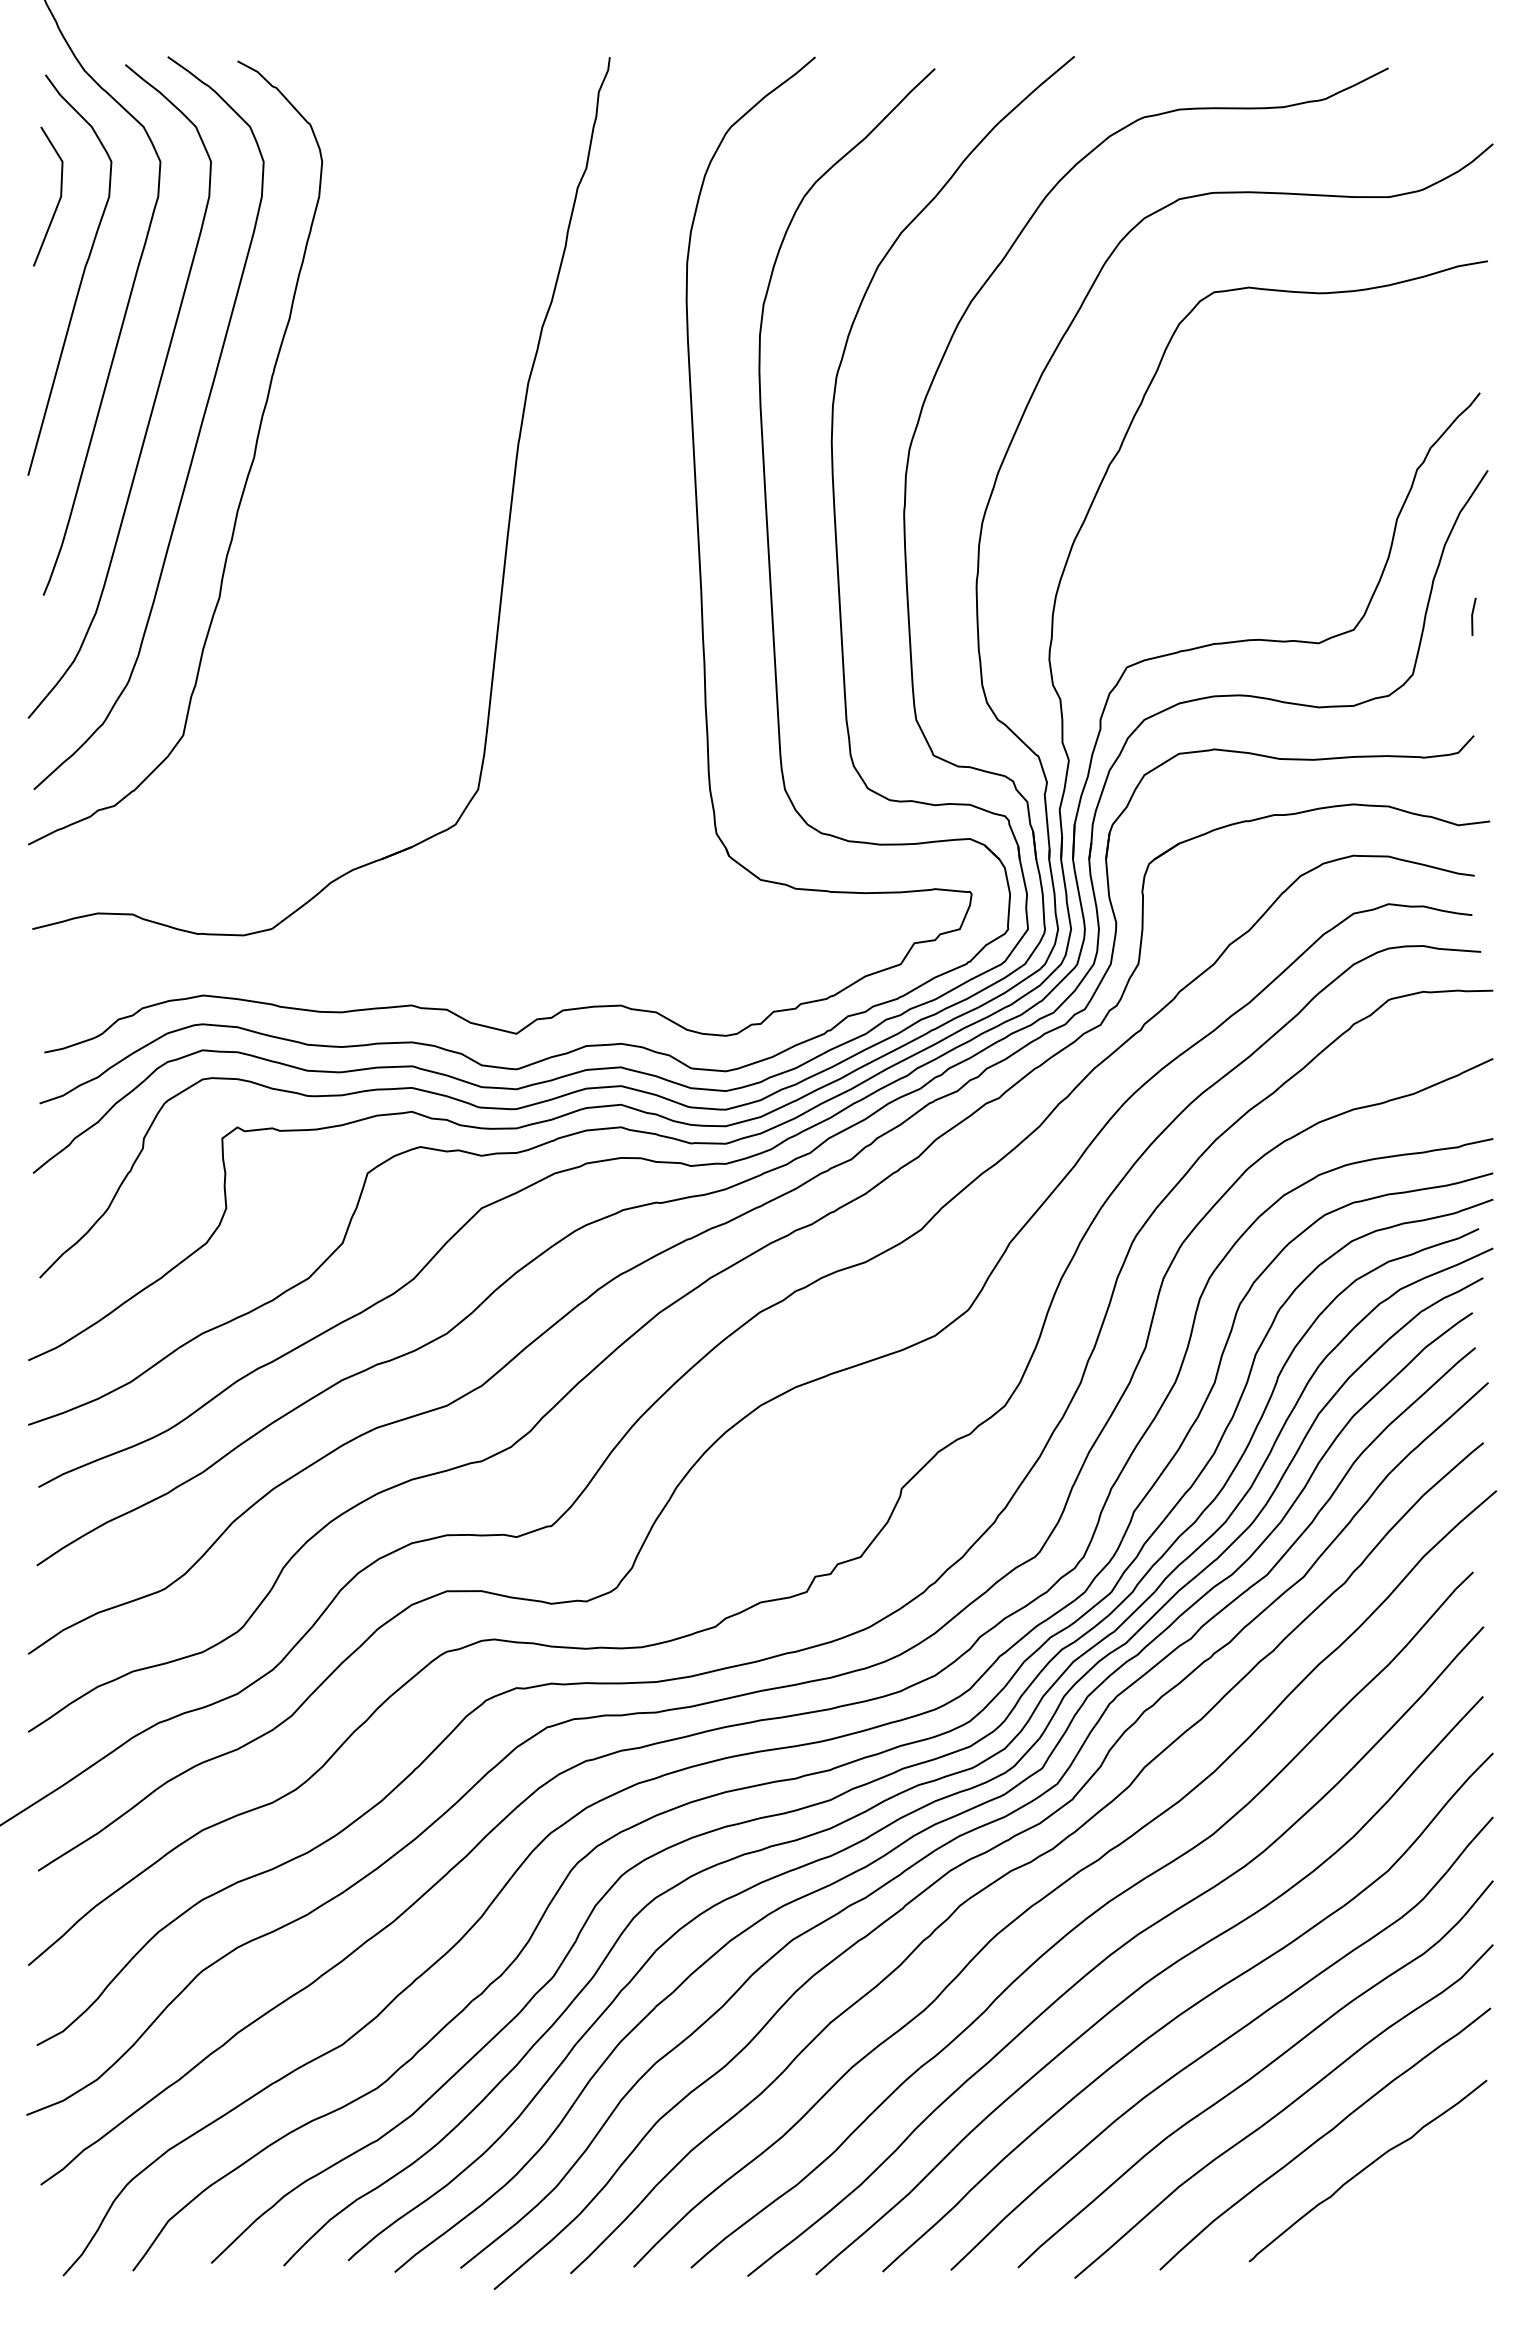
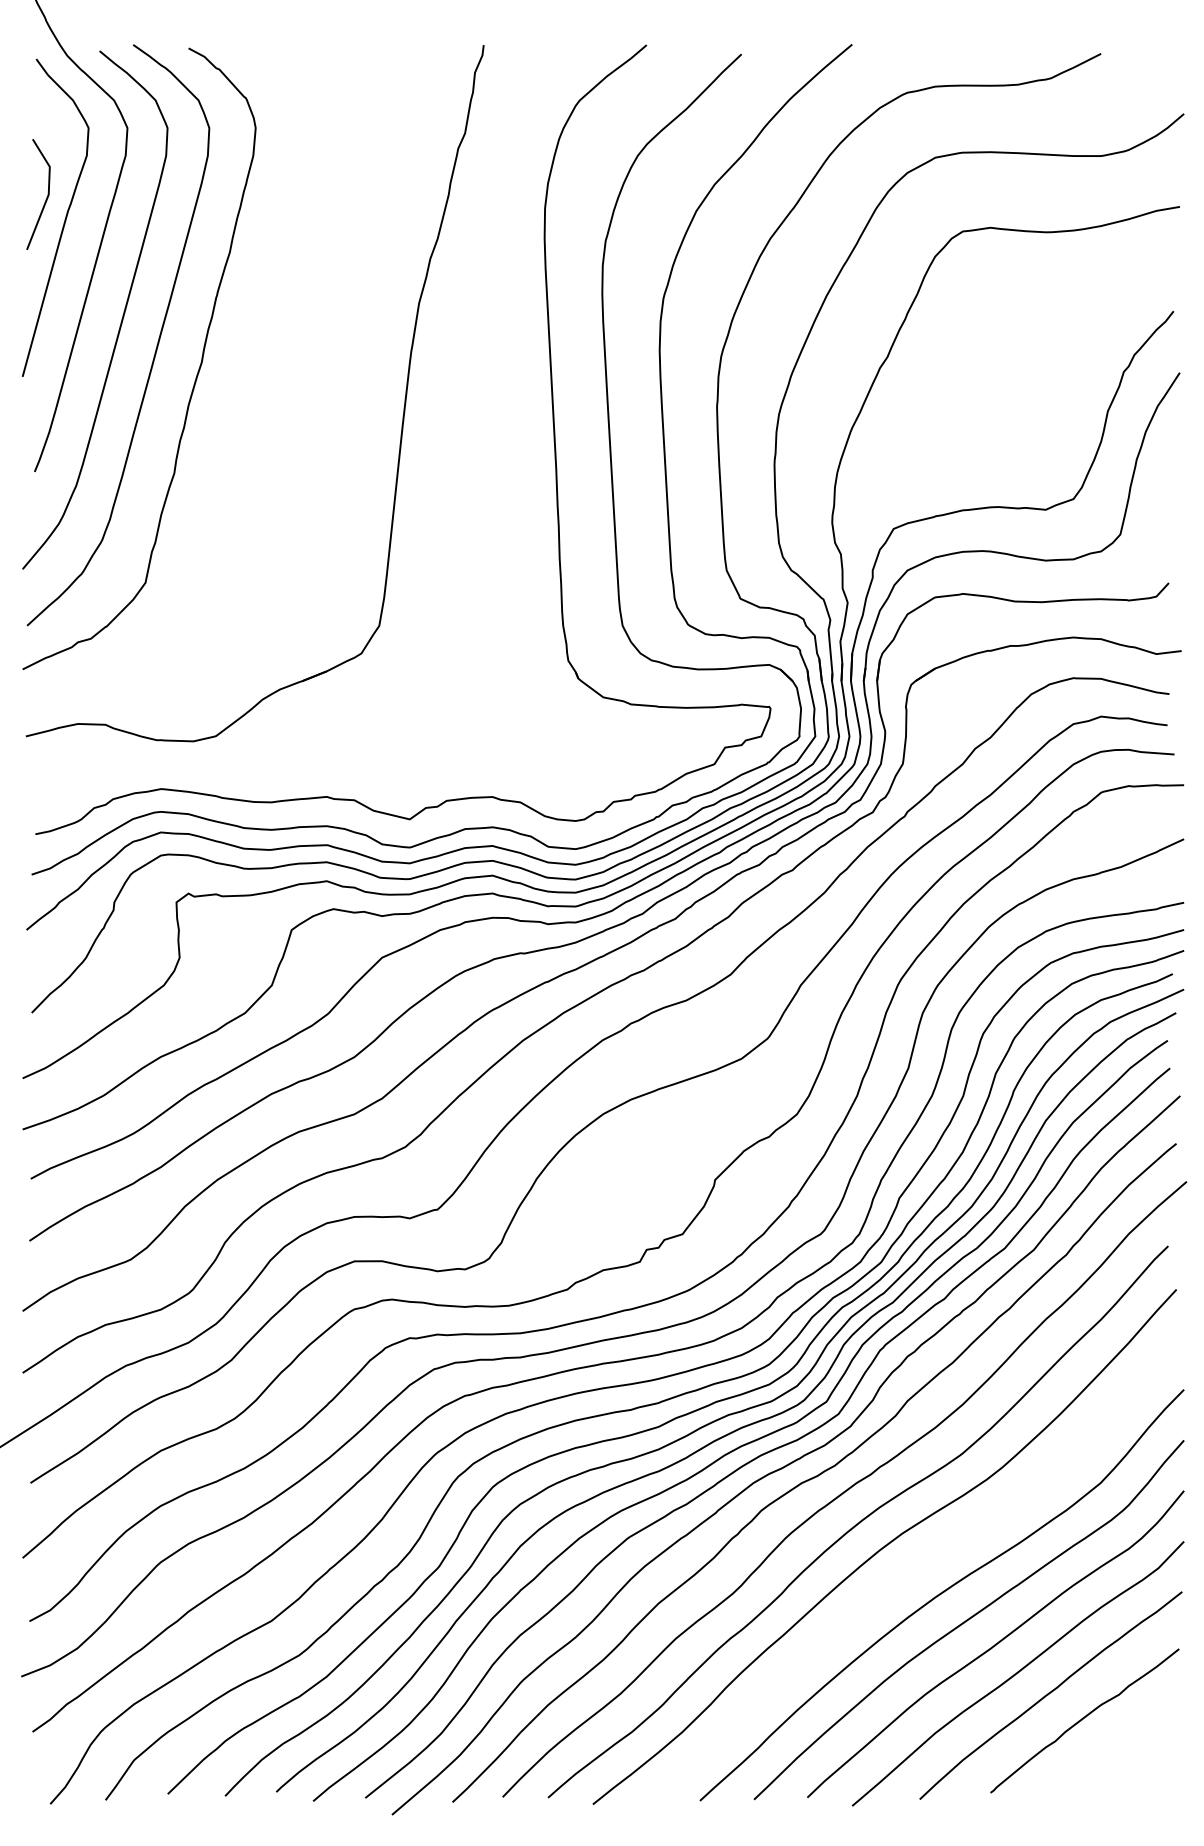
line: (58, 200) -> (46, 197), moved
line: (1472, 616) -> (1167, 488), removed
curve: (1147, 1983) -> (910, 1572), removed

